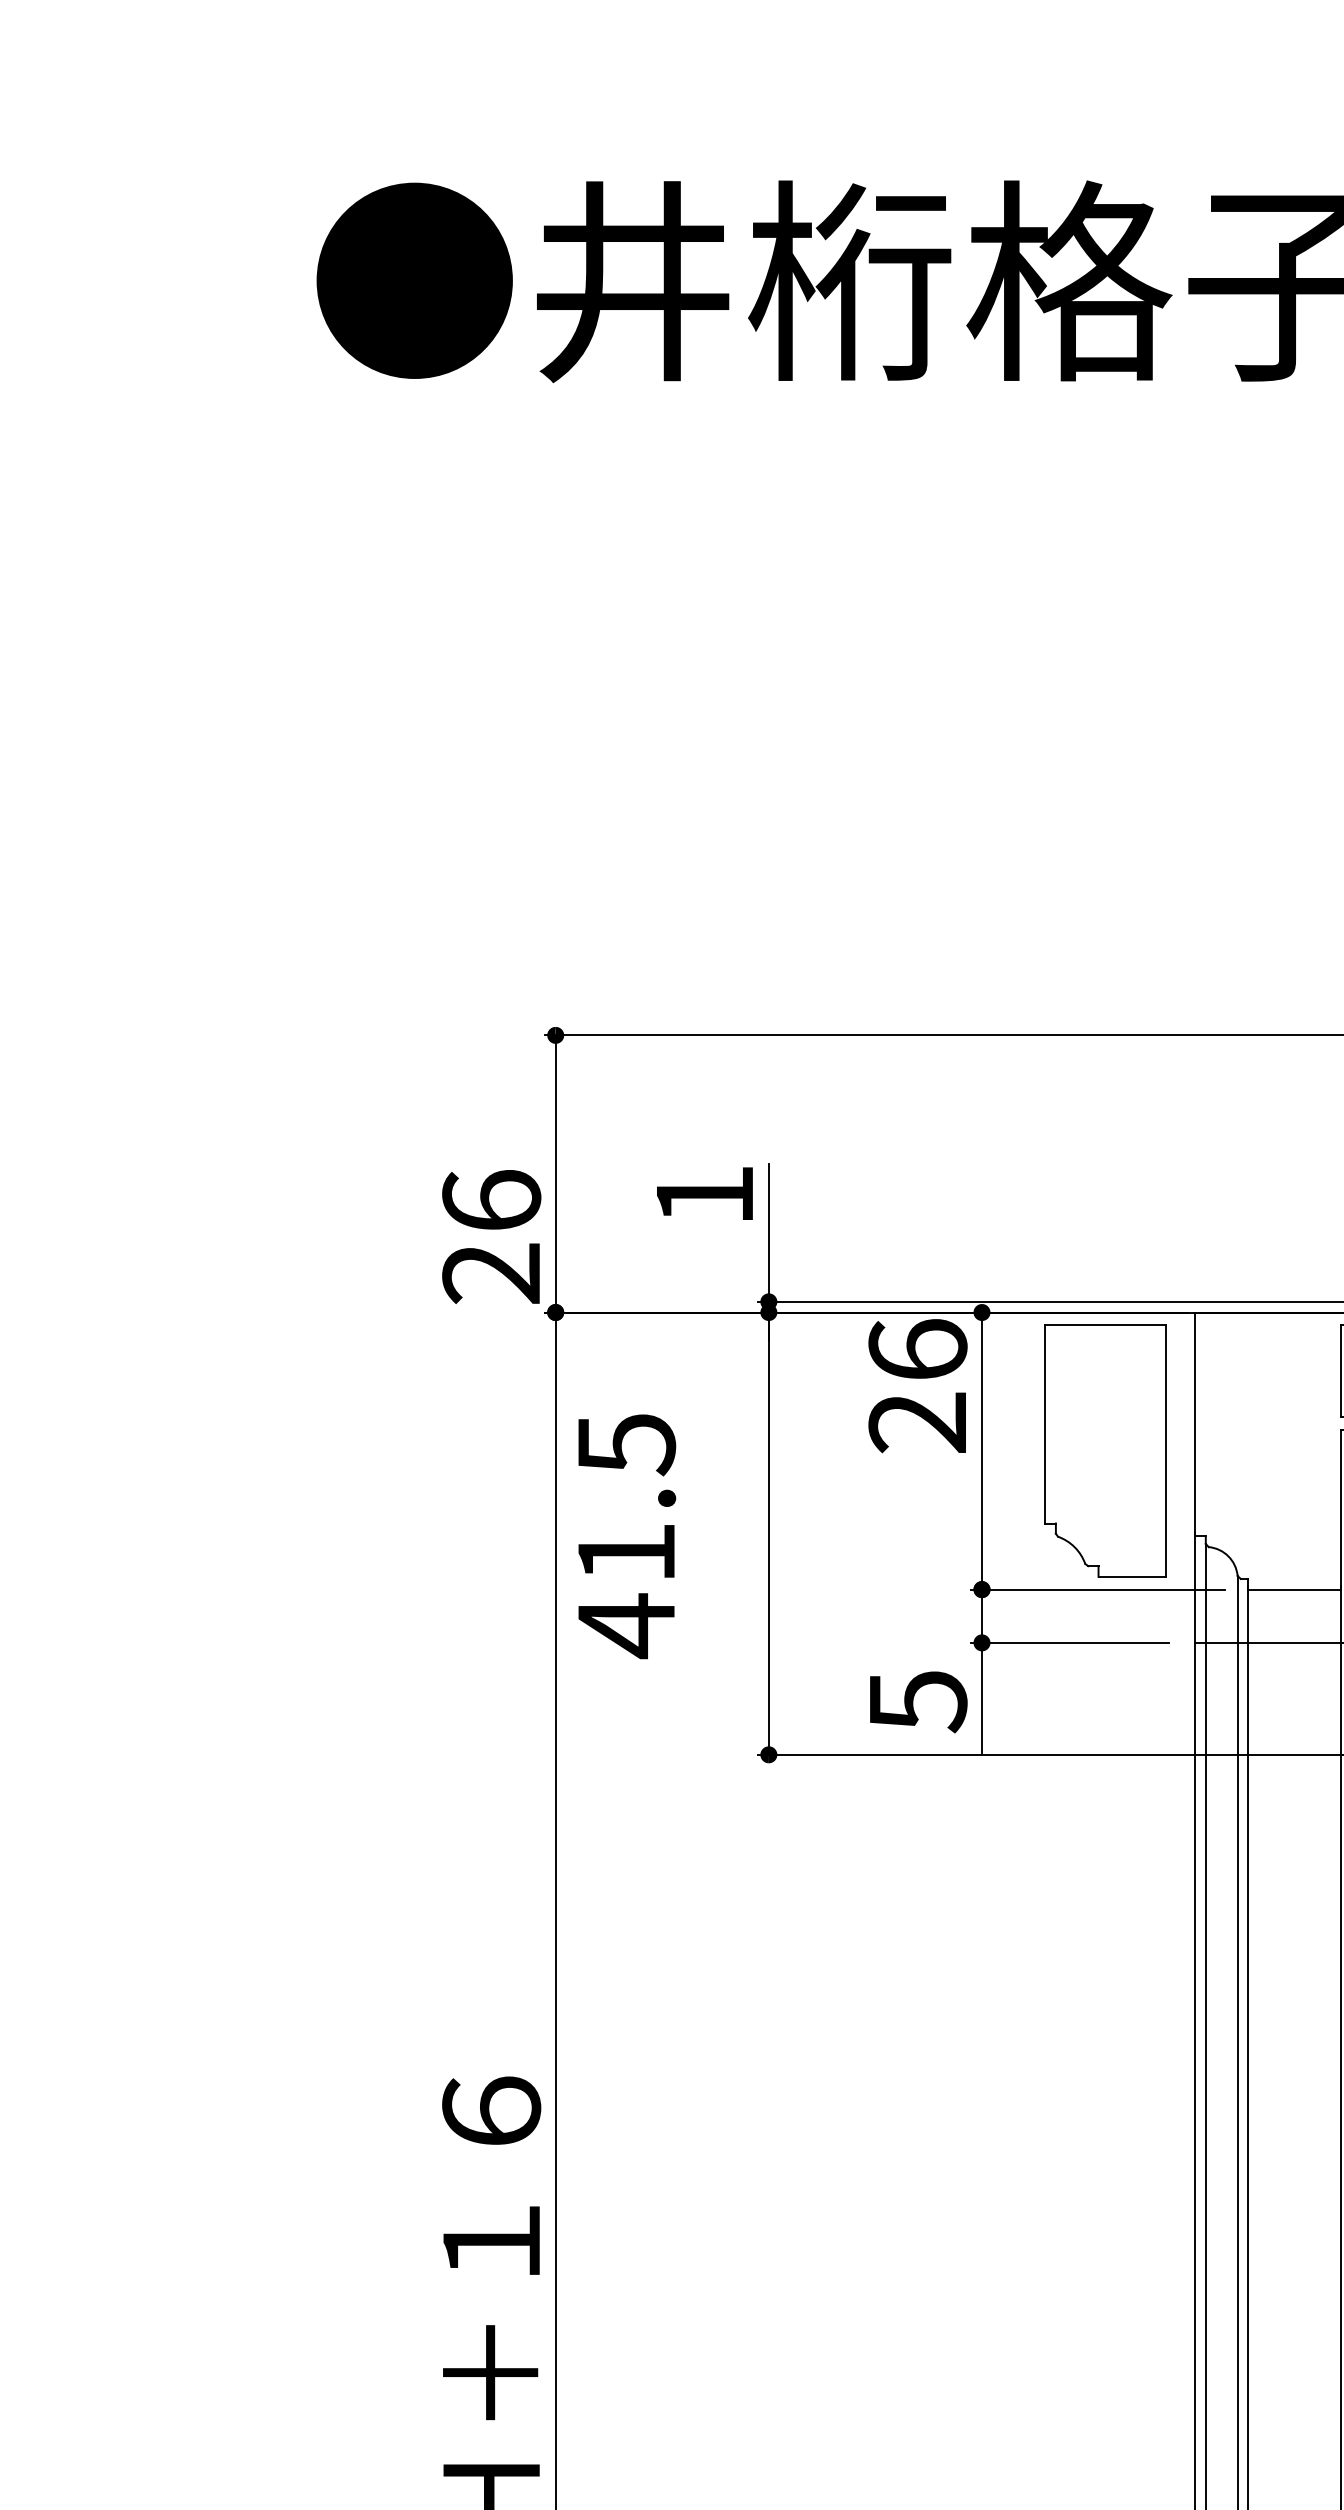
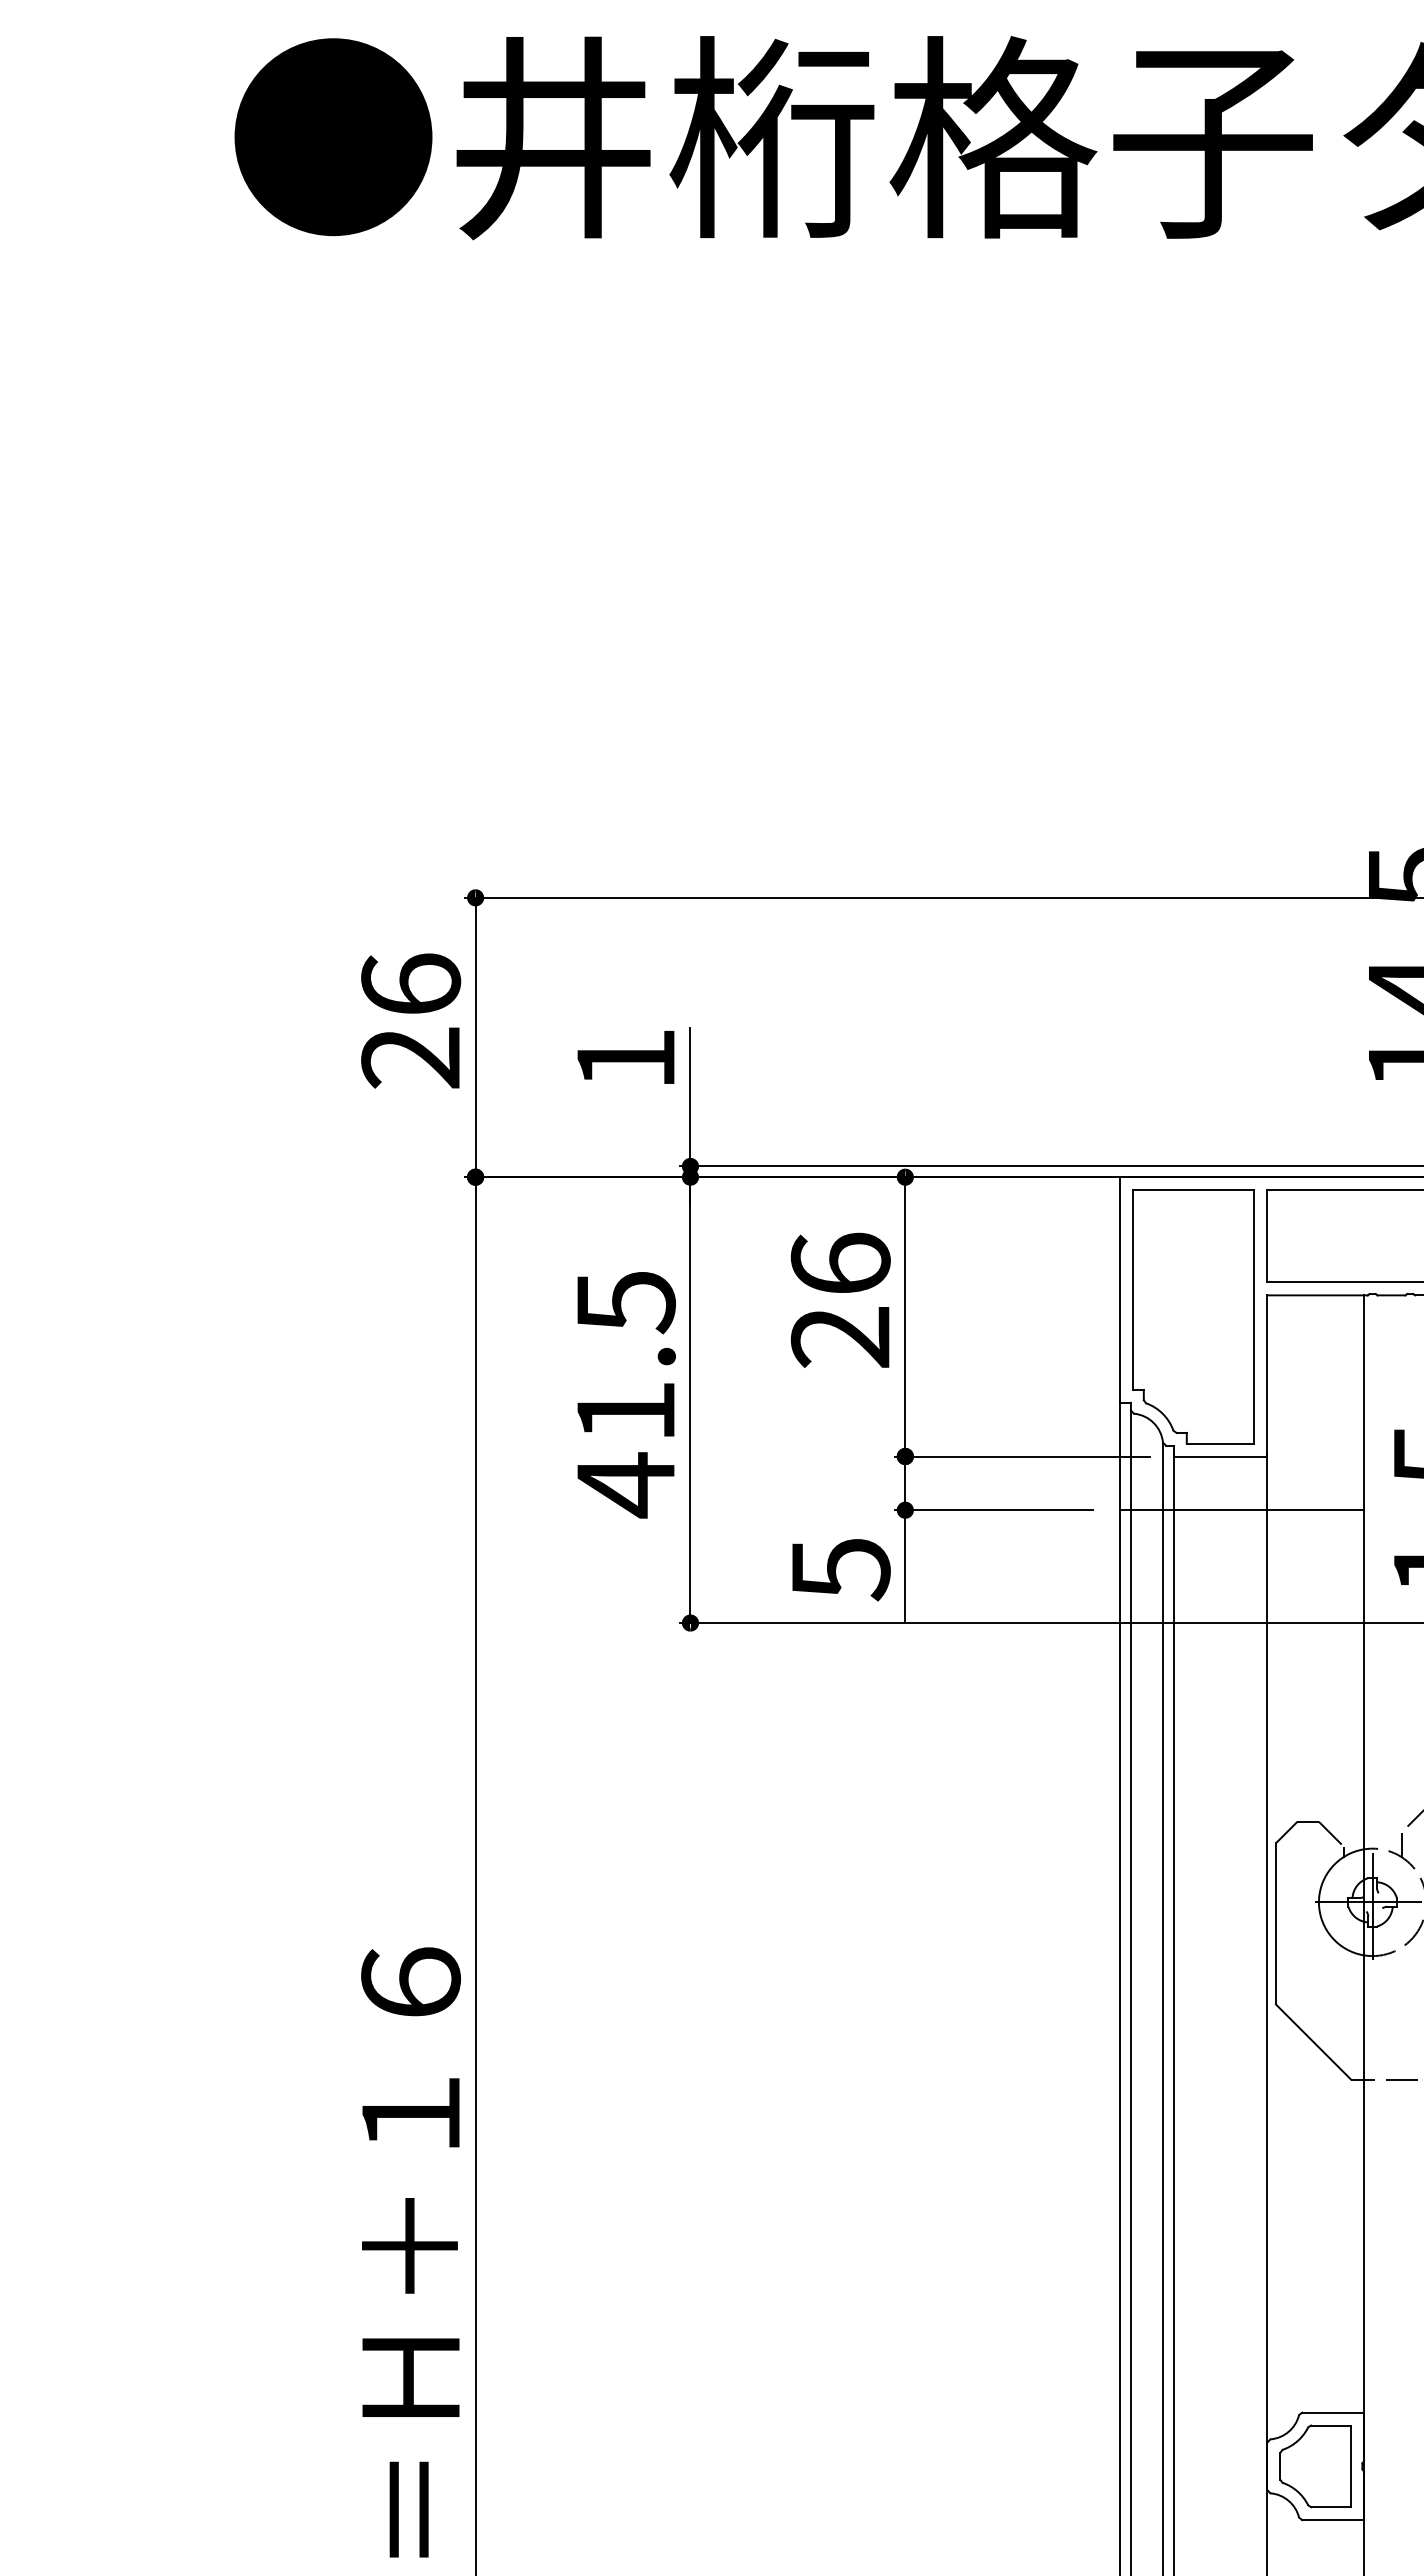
text: (492, 1236) -> (411, 1020), moved
text: (917, 1385) -> (840, 1299), moved
part: (1105, 1450) -> (1193, 1316), moved
text: (627, 1537) -> (626, 1395), moved

